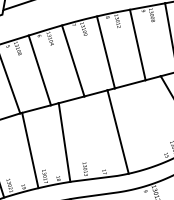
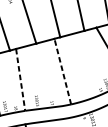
line: (118, 131) -> (63, 71), solid -> dashed
line: (64, 142) -> (20, 79), solid -> dashed

